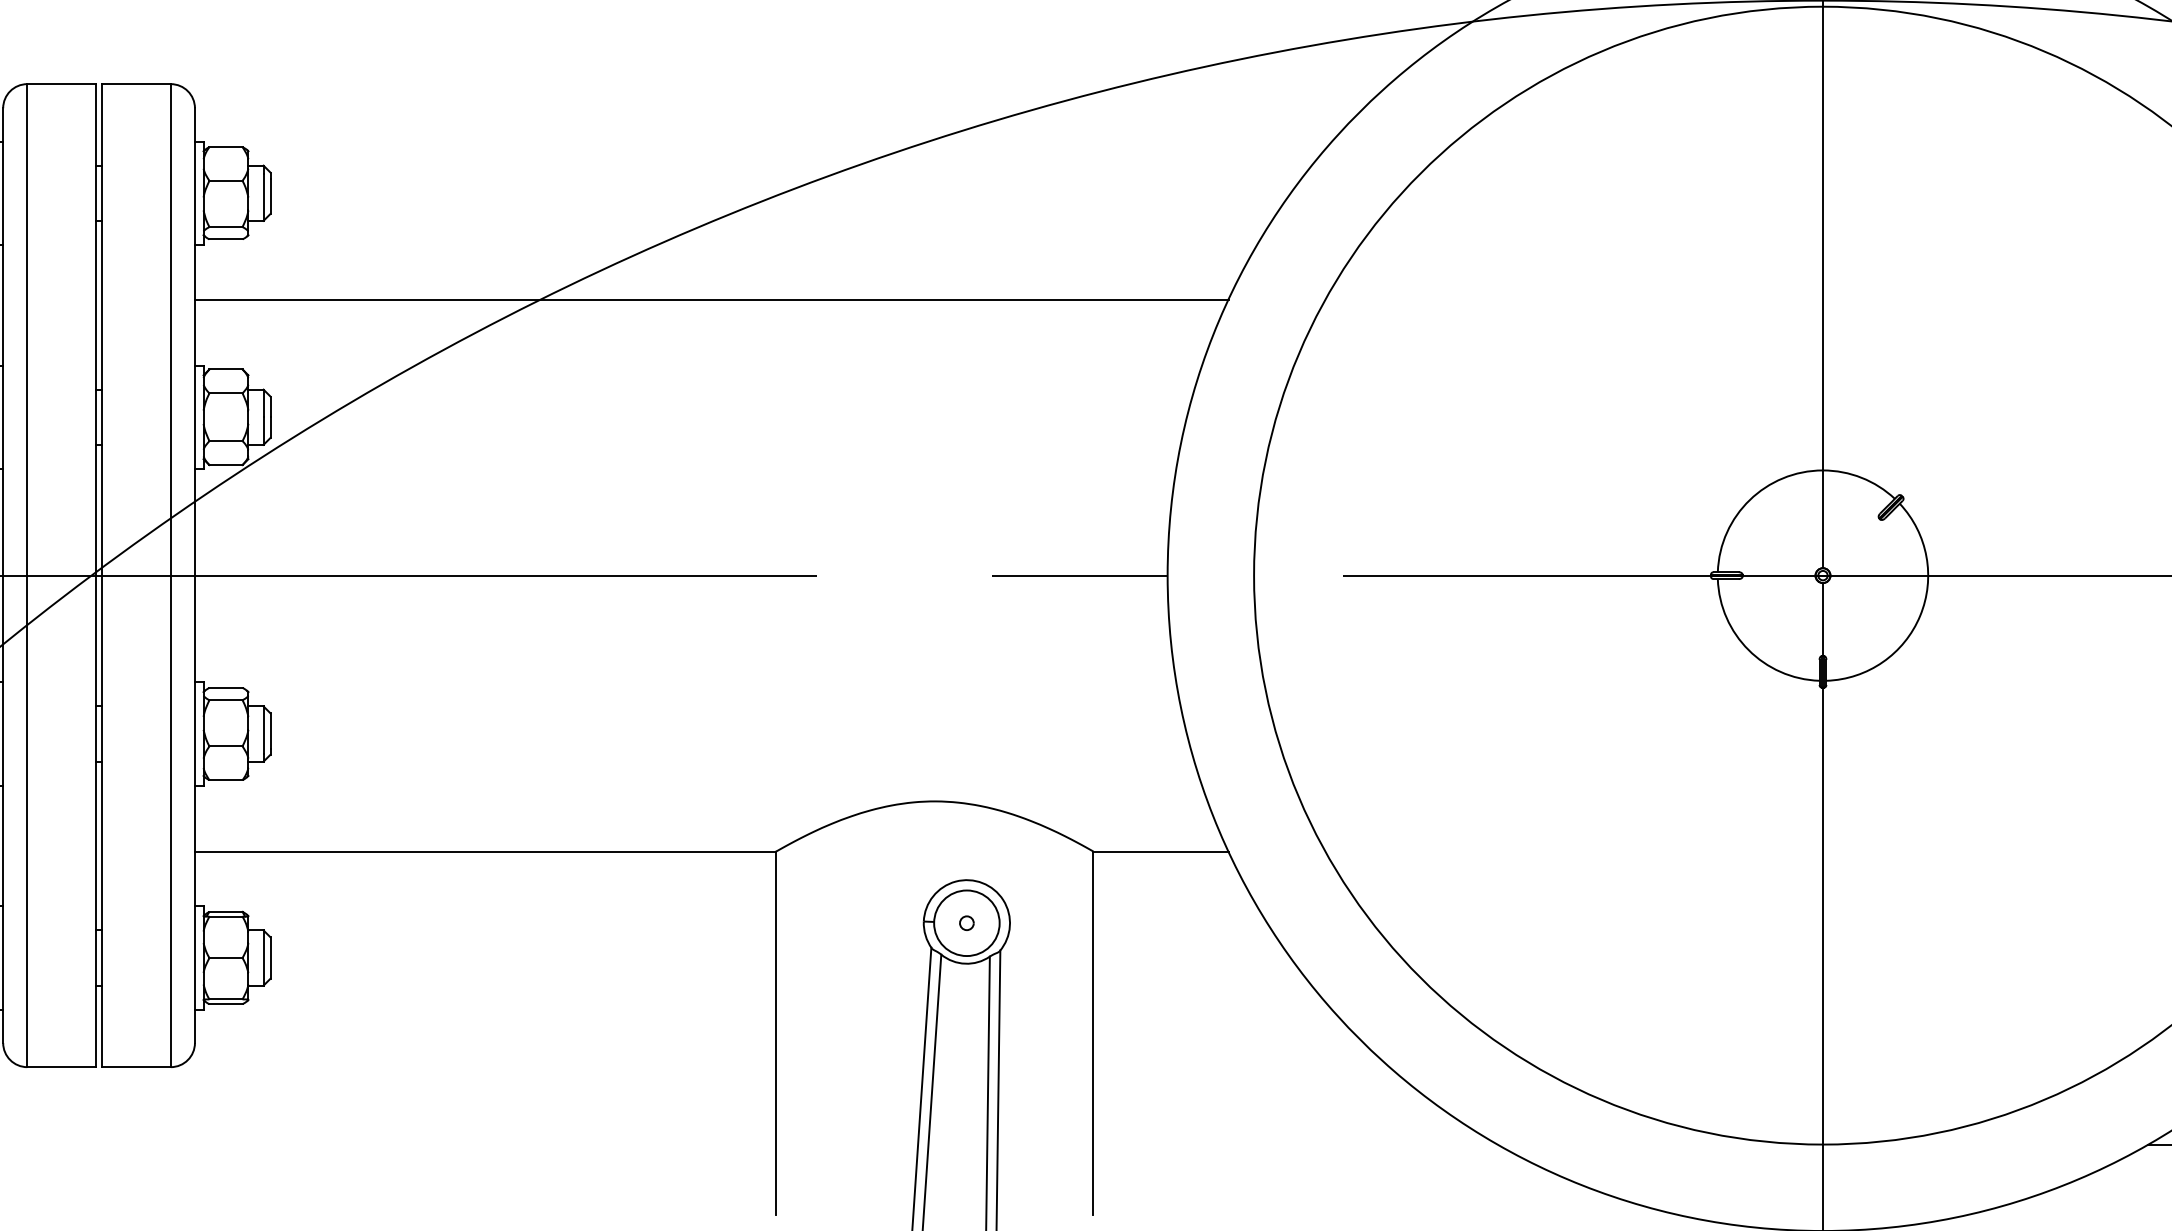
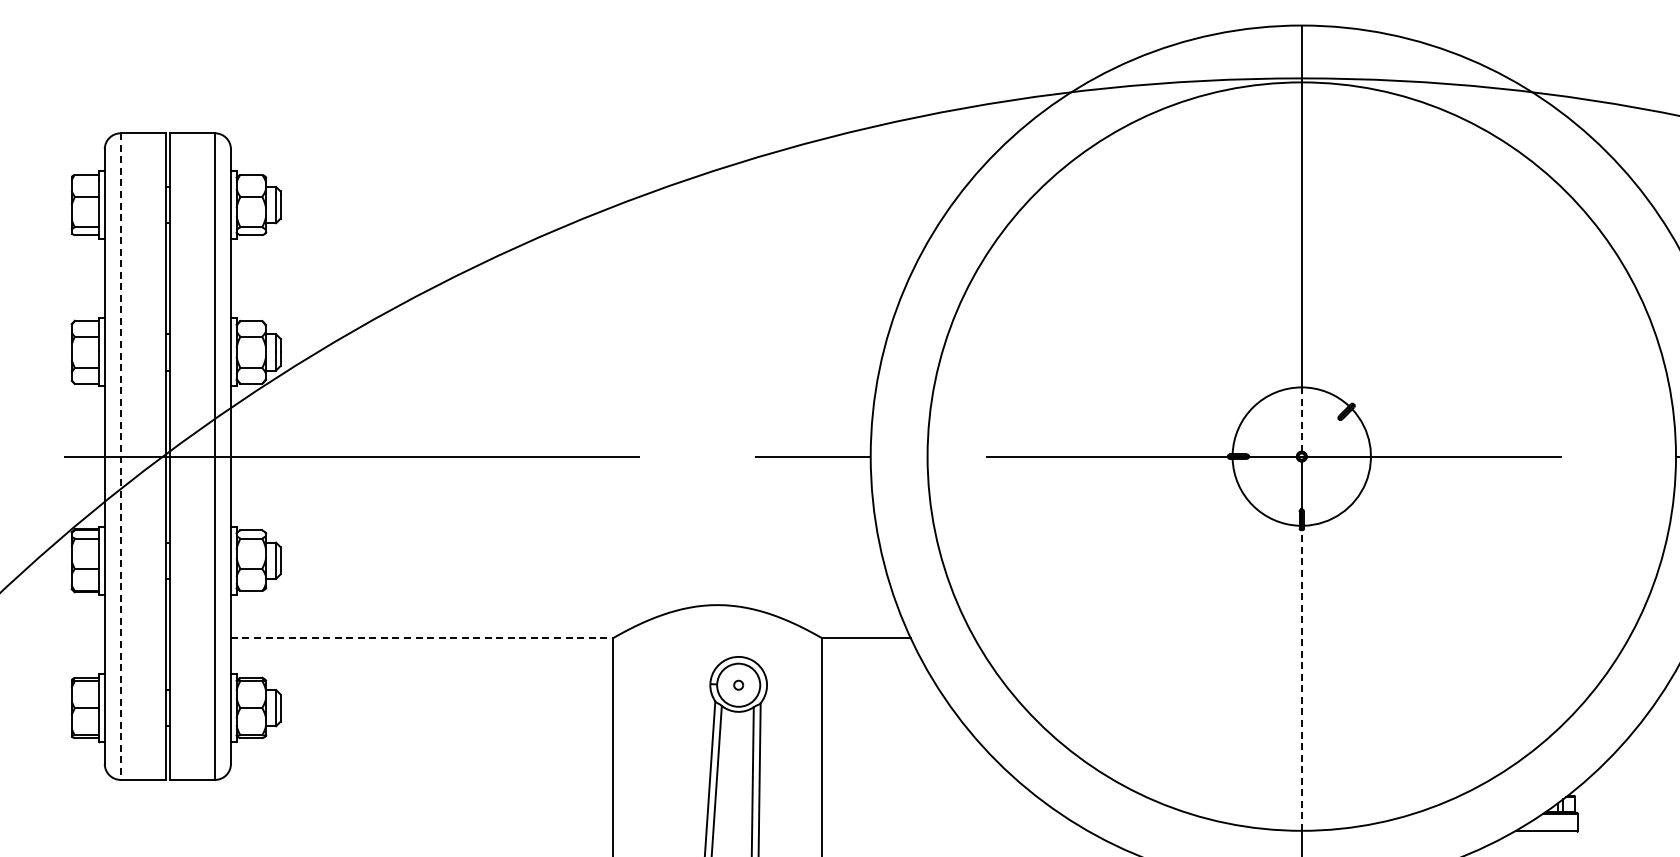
line: (711, 300) -> (570, 275), removed
line: (1822, 519) -> (1301, 419), solid -> dashed
line: (27, 576) -> (120, 457), solid -> dashed
line: (486, 852) -> (422, 638), solid -> dashed
line: (1822, 916) -> (1301, 680), solid -> dashed

